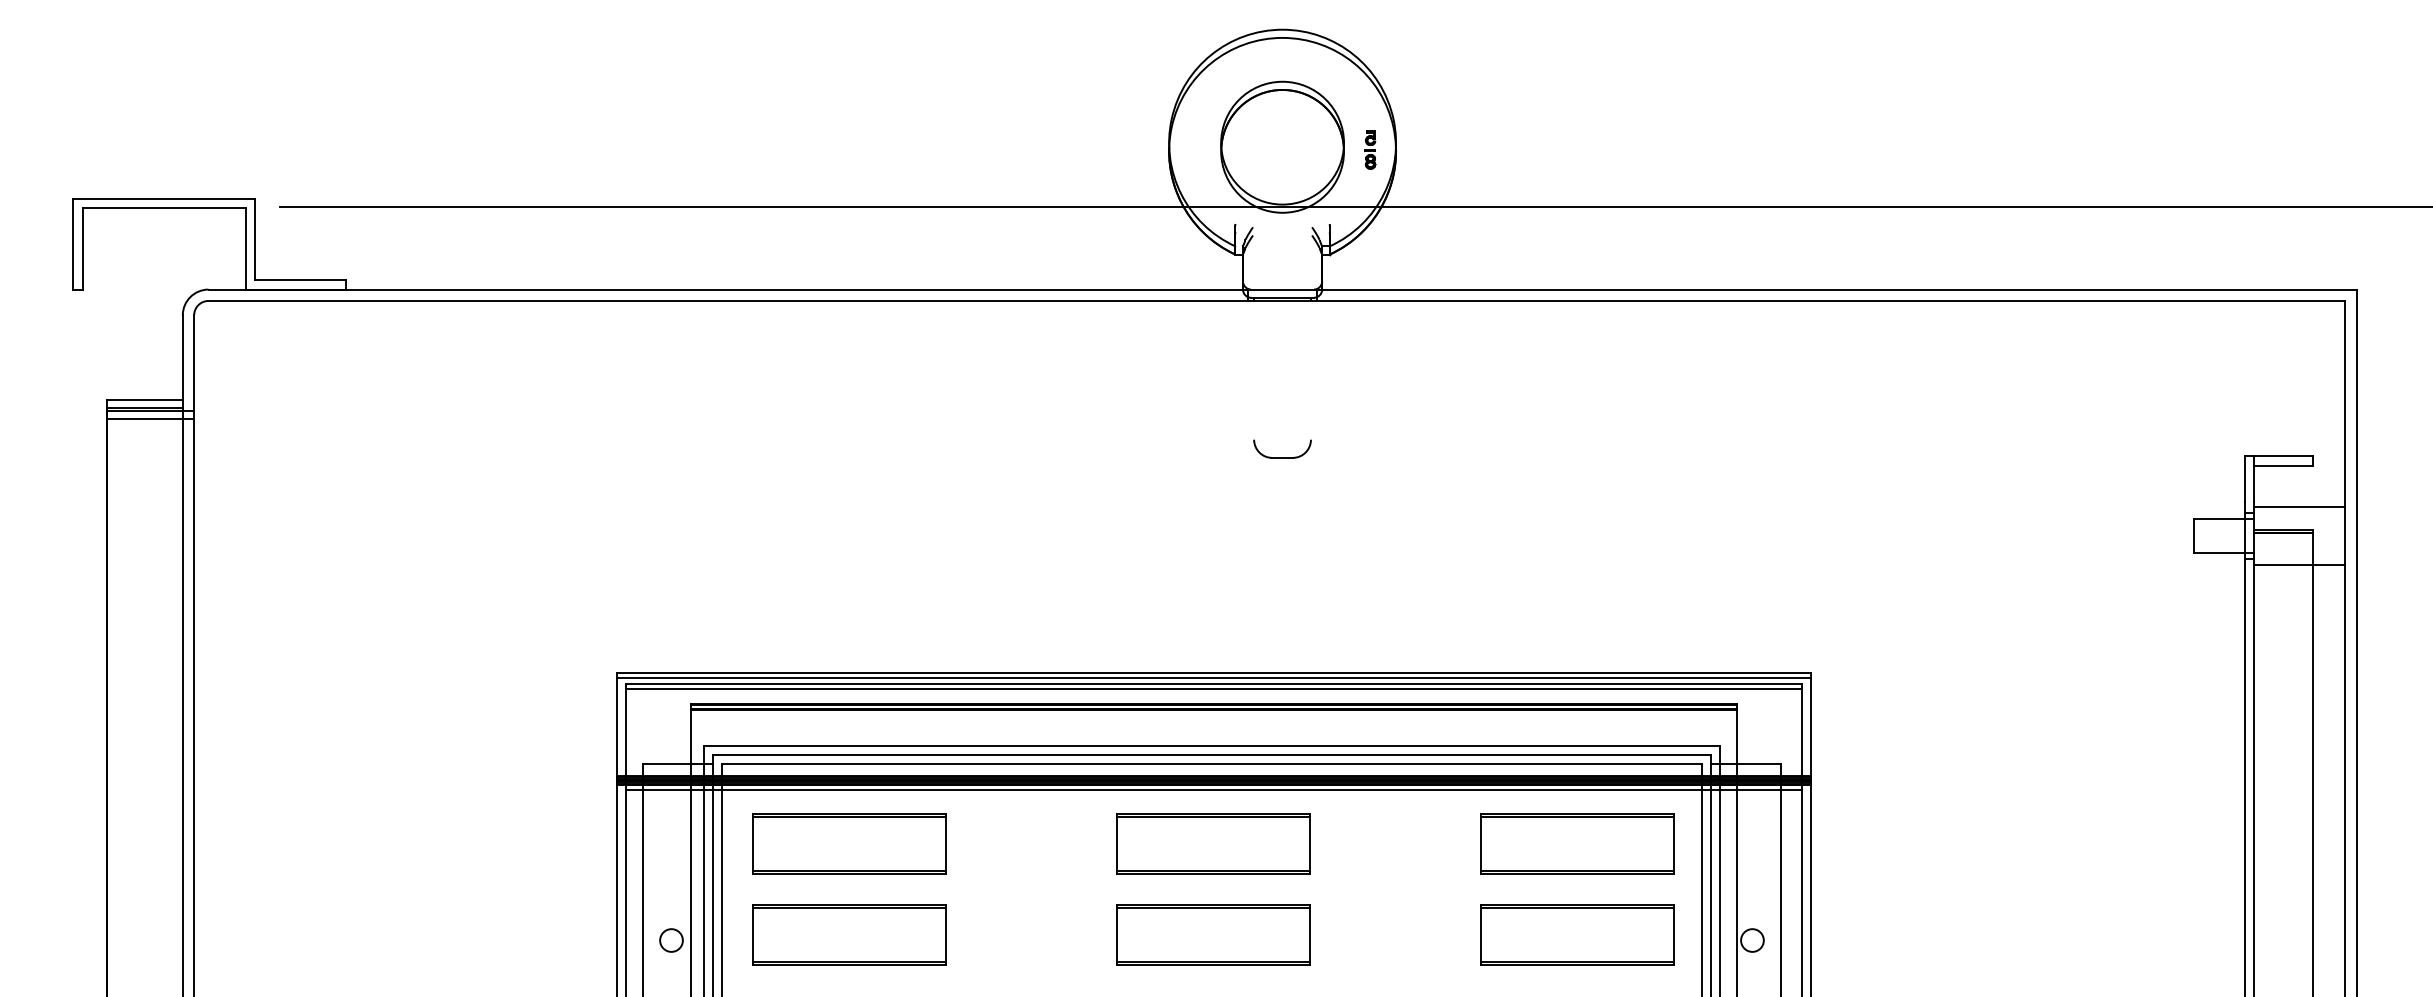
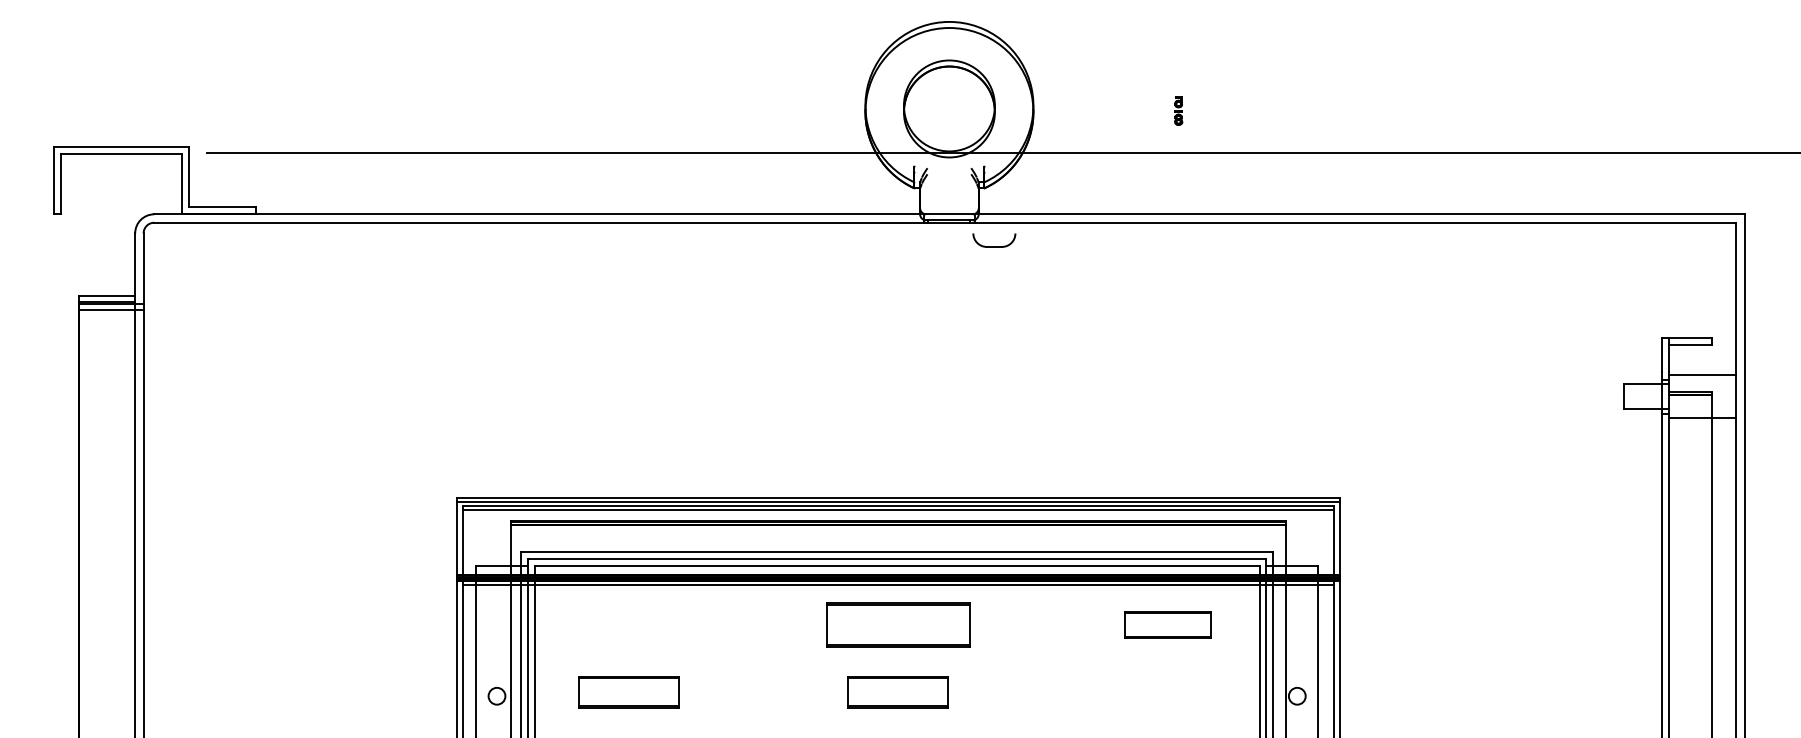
part: (1370, 149) -> (1178, 110), moved
part: (1282, 449) -> (994, 240), moved
part: (849, 843) -> (628, 624), removed
part: (1577, 843) -> (1167, 624), size x0.6
part: (849, 934) -> (628, 691), size x0.7
part: (1213, 934) -> (898, 691), size x0.7
part: (1577, 934) -> (1167, 691), removed

